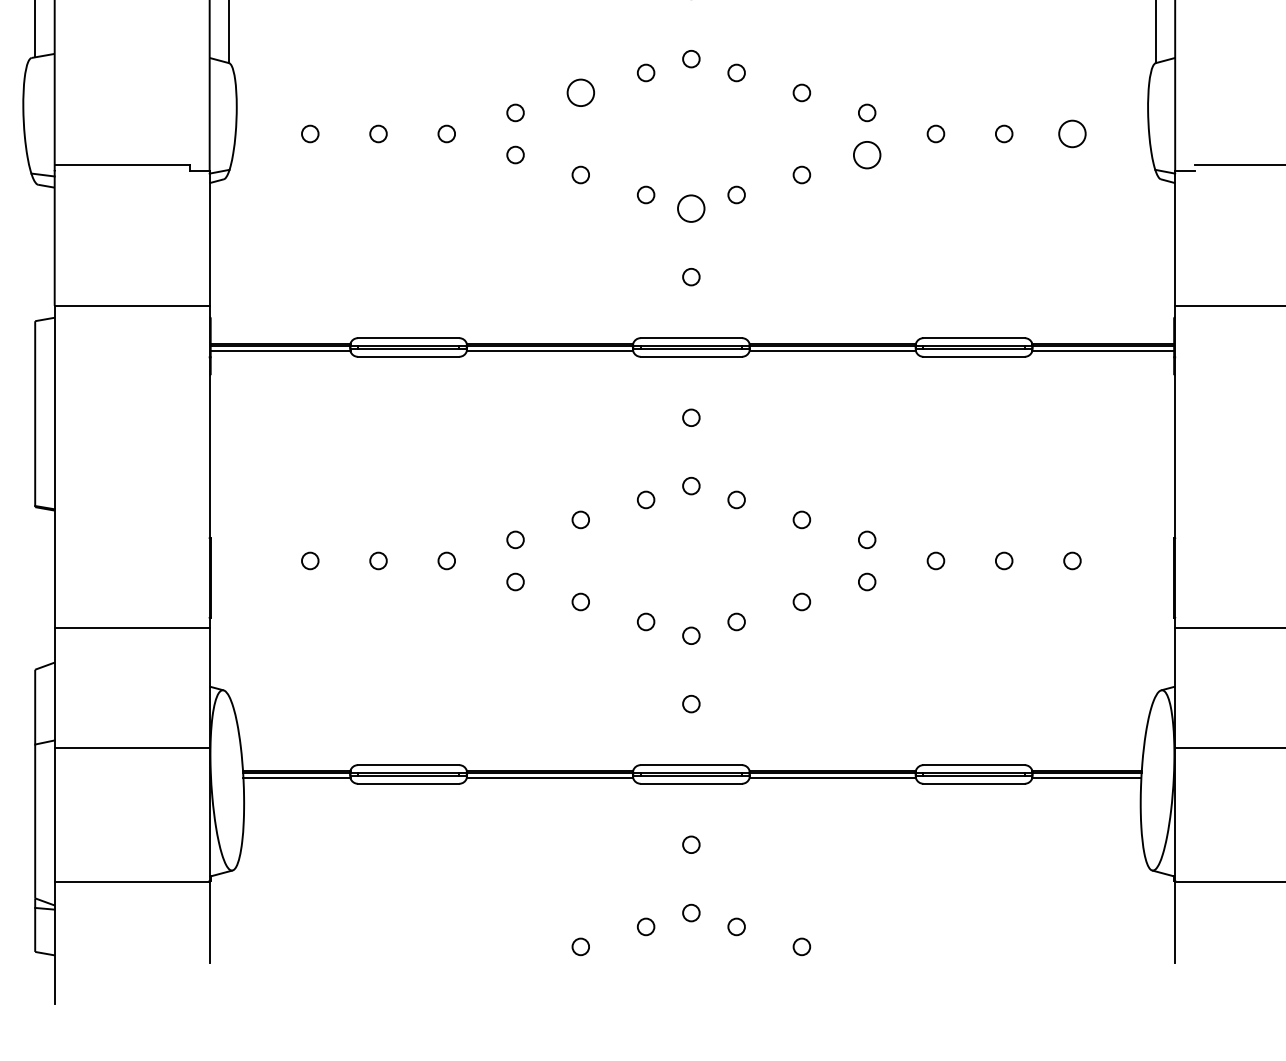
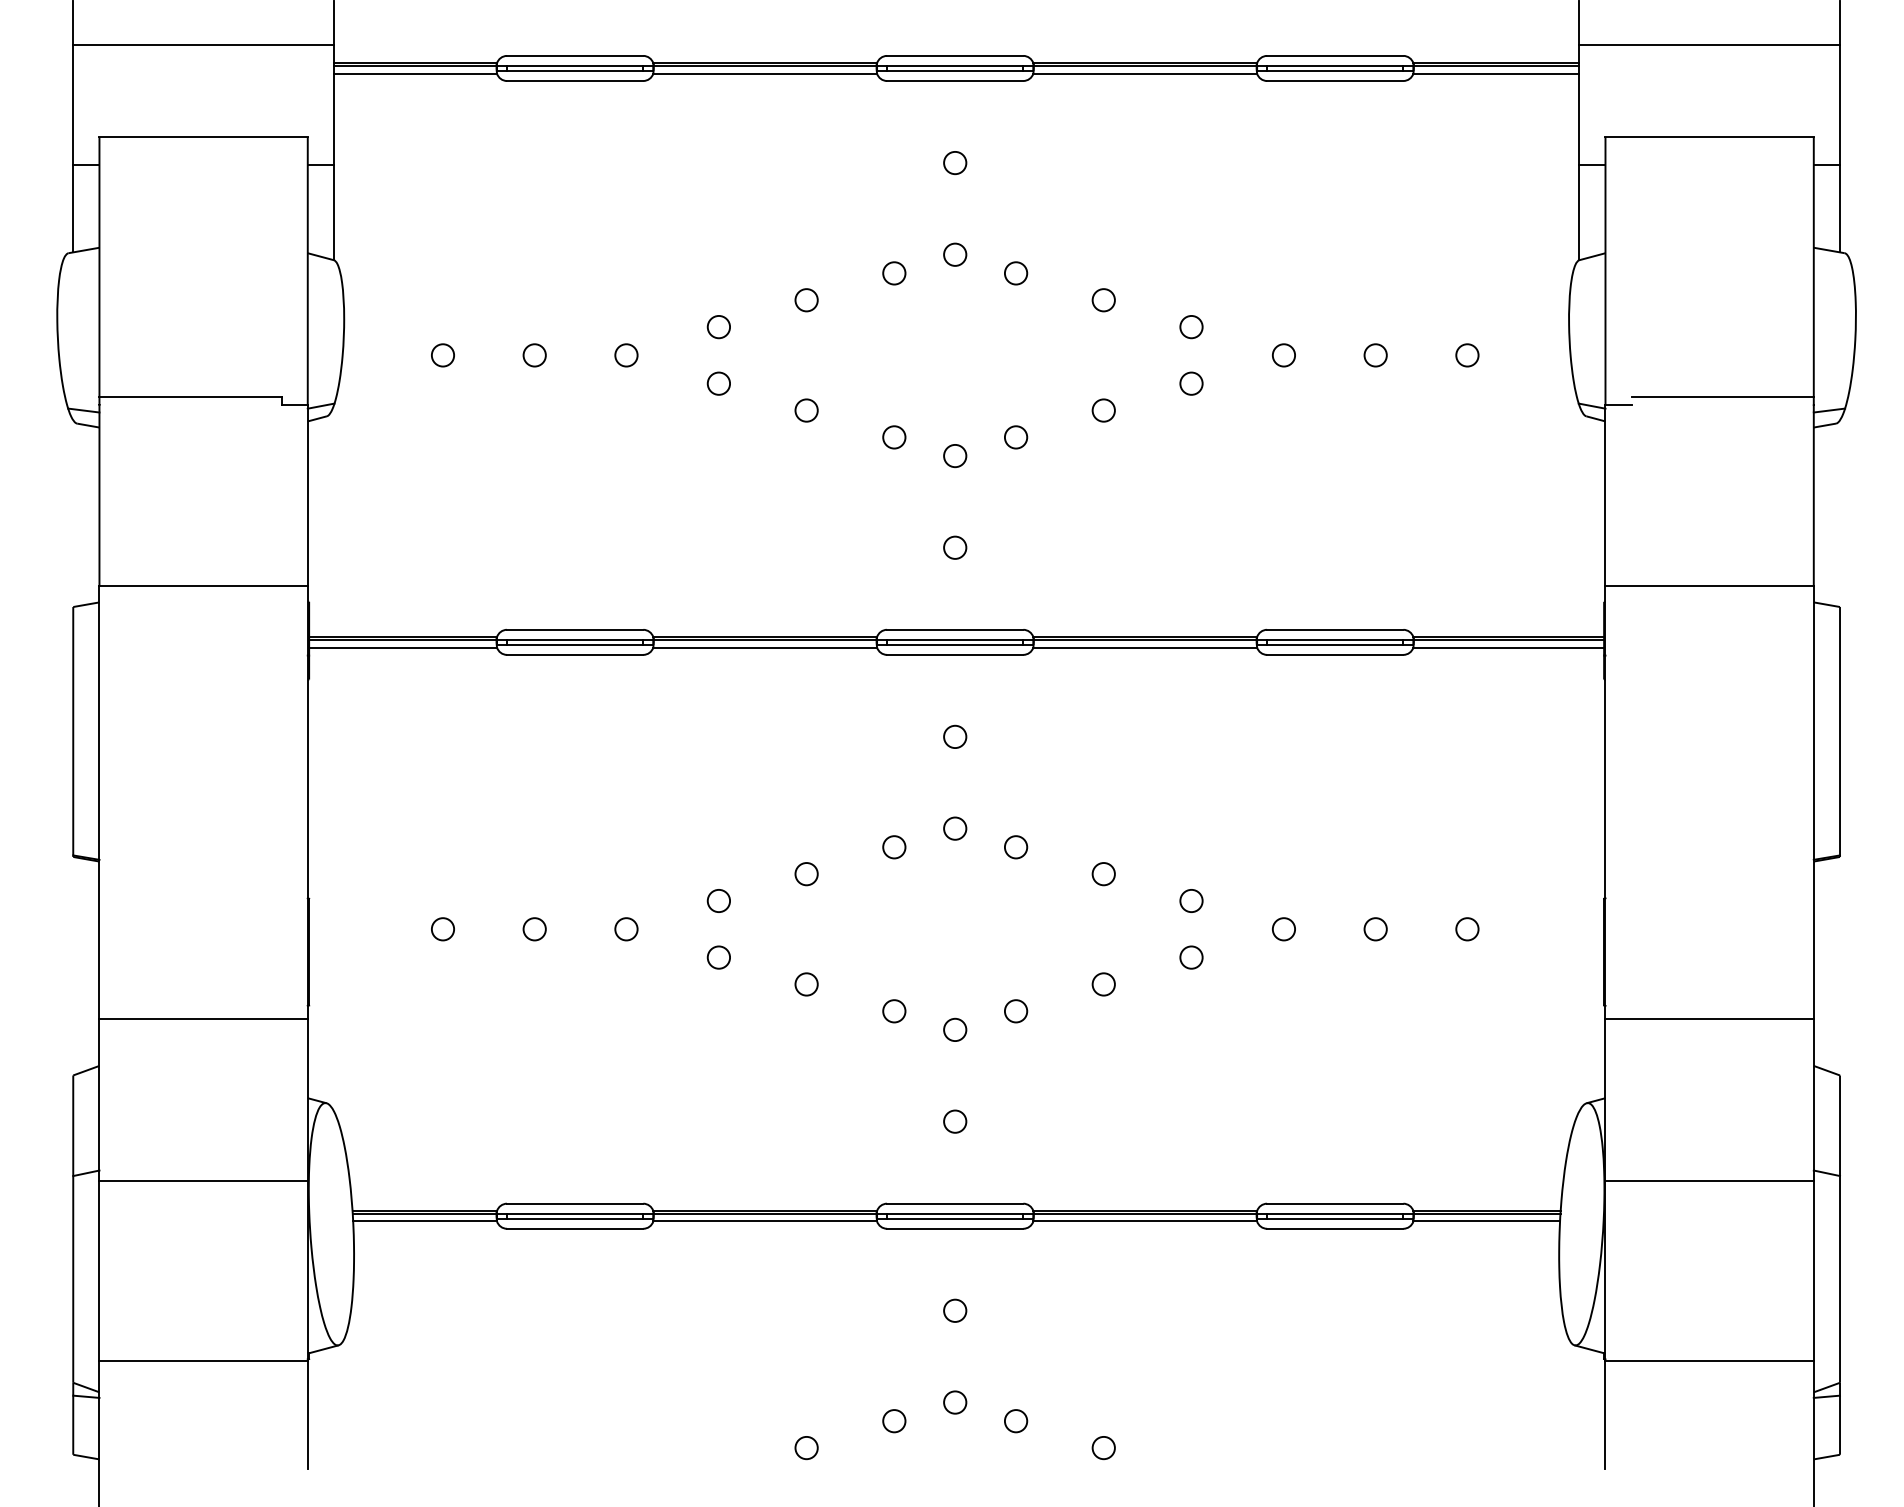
circle: (580, 93) -> (806, 300), size x0.62
circle: (1072, 134) -> (1467, 355), size x0.62
circle: (867, 154) -> (1191, 383), size x0.62
circle: (691, 209) -> (955, 456), size x0.62

